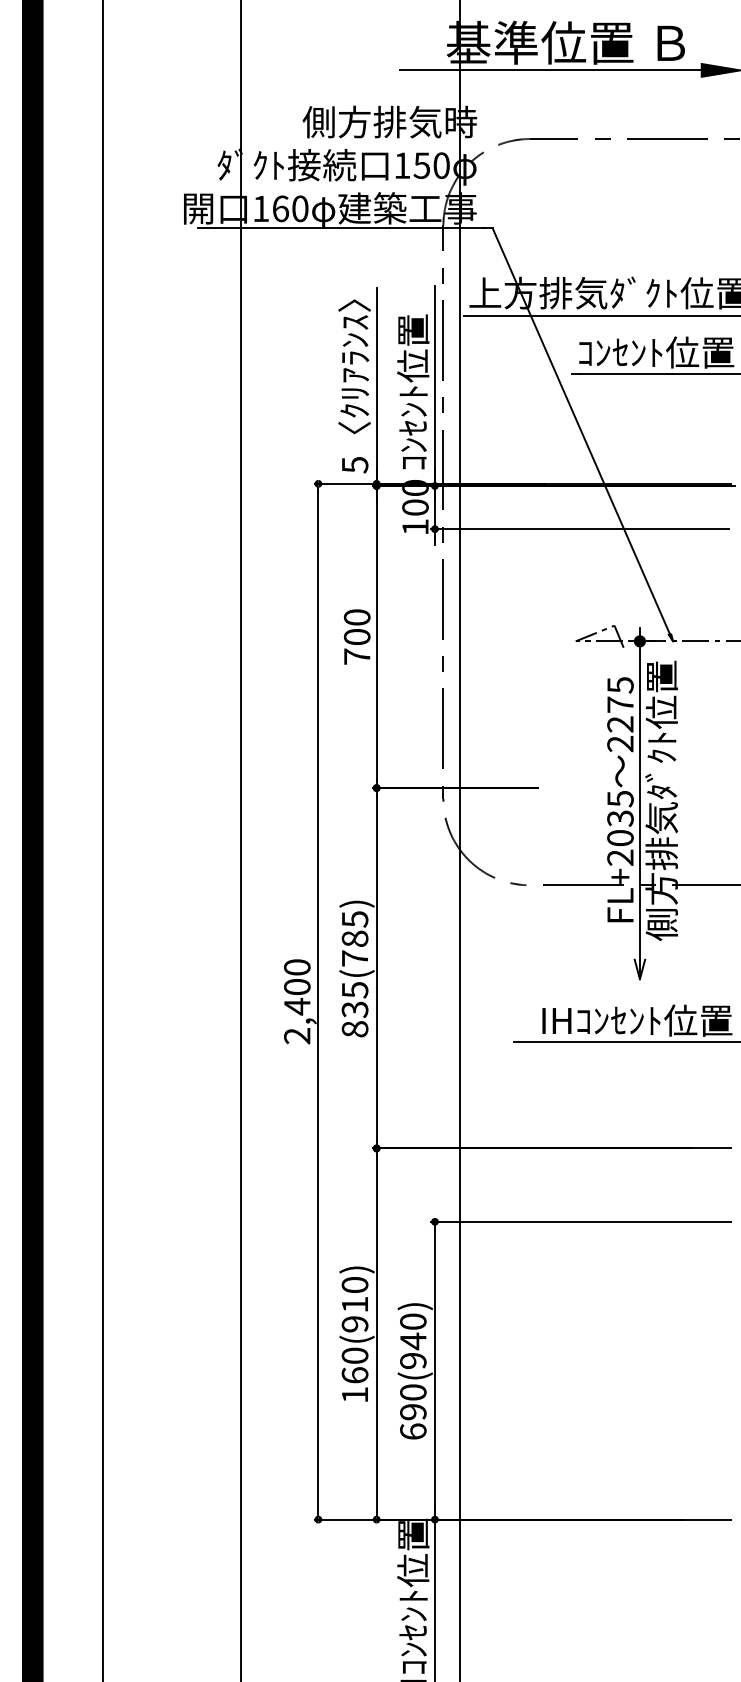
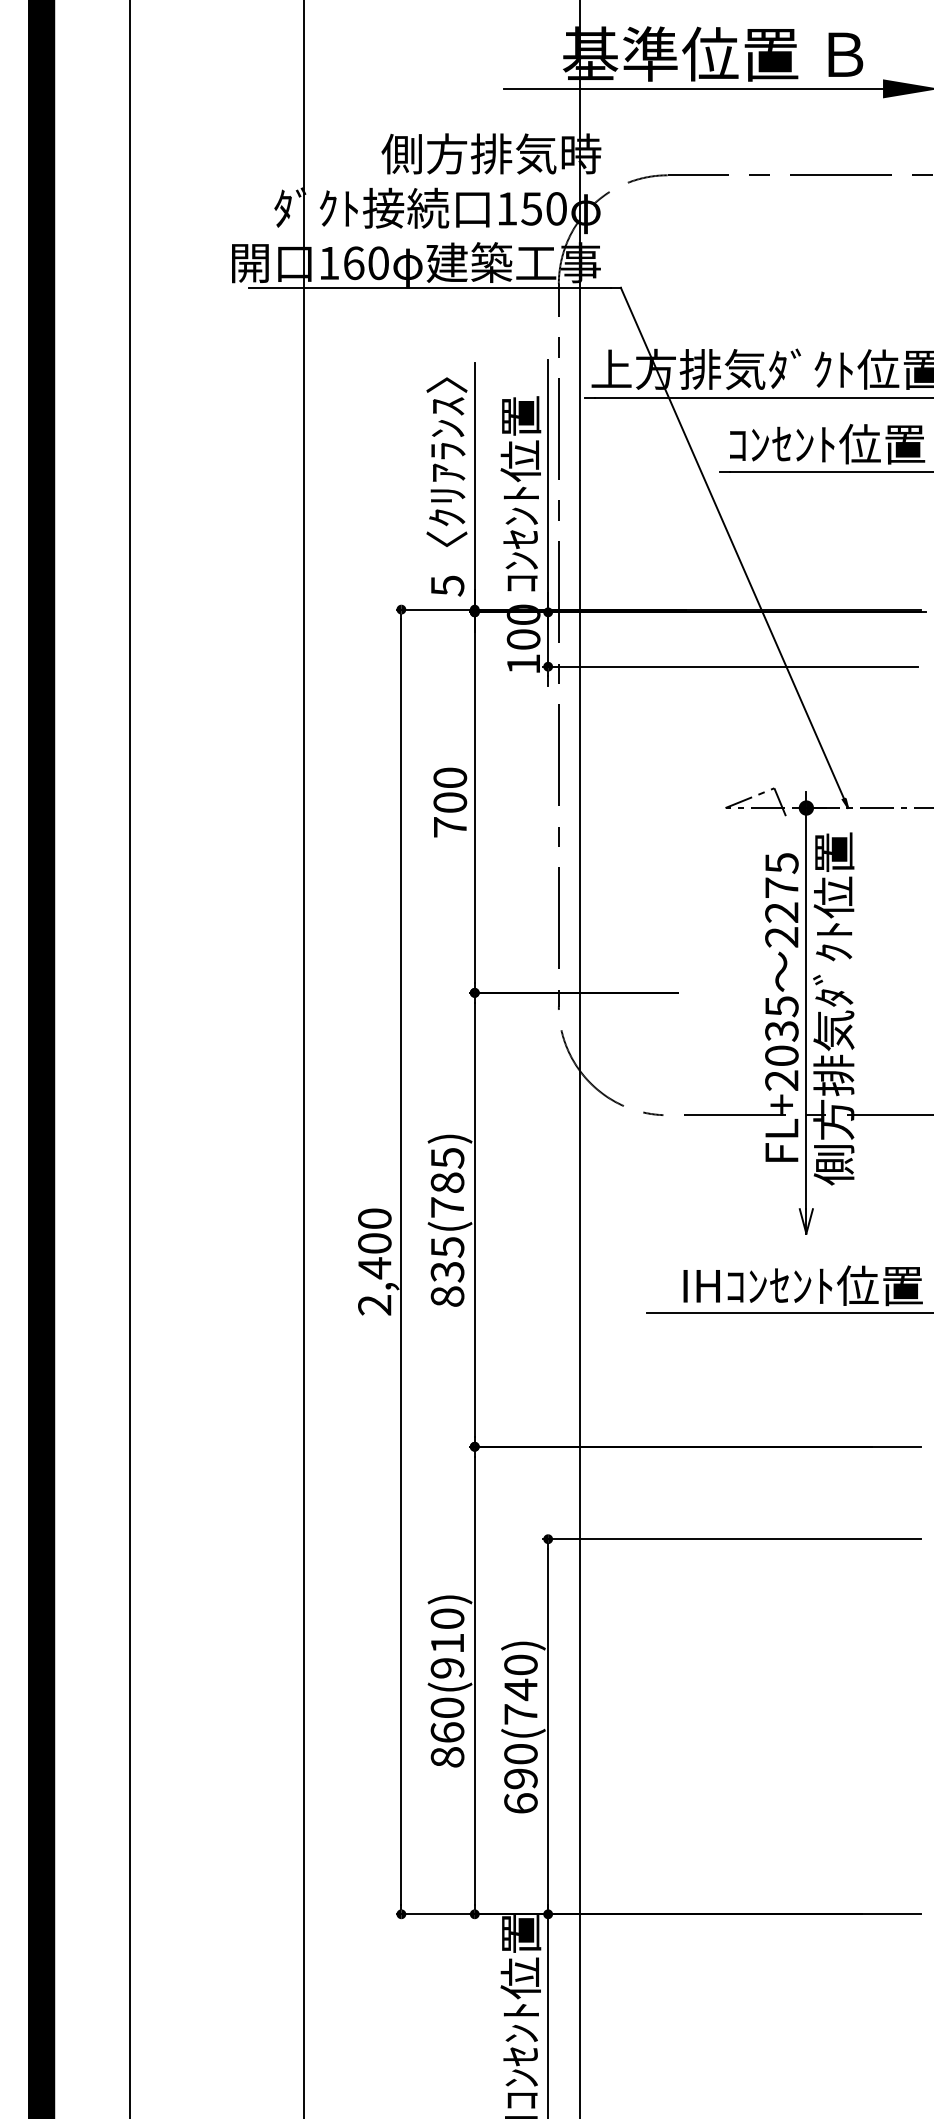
text: (412, 1361) -> (520, 1714), 690(940) -> 690(740)
text: (355, 1395) -> (447, 1757), 160(910) -> 860(910)

